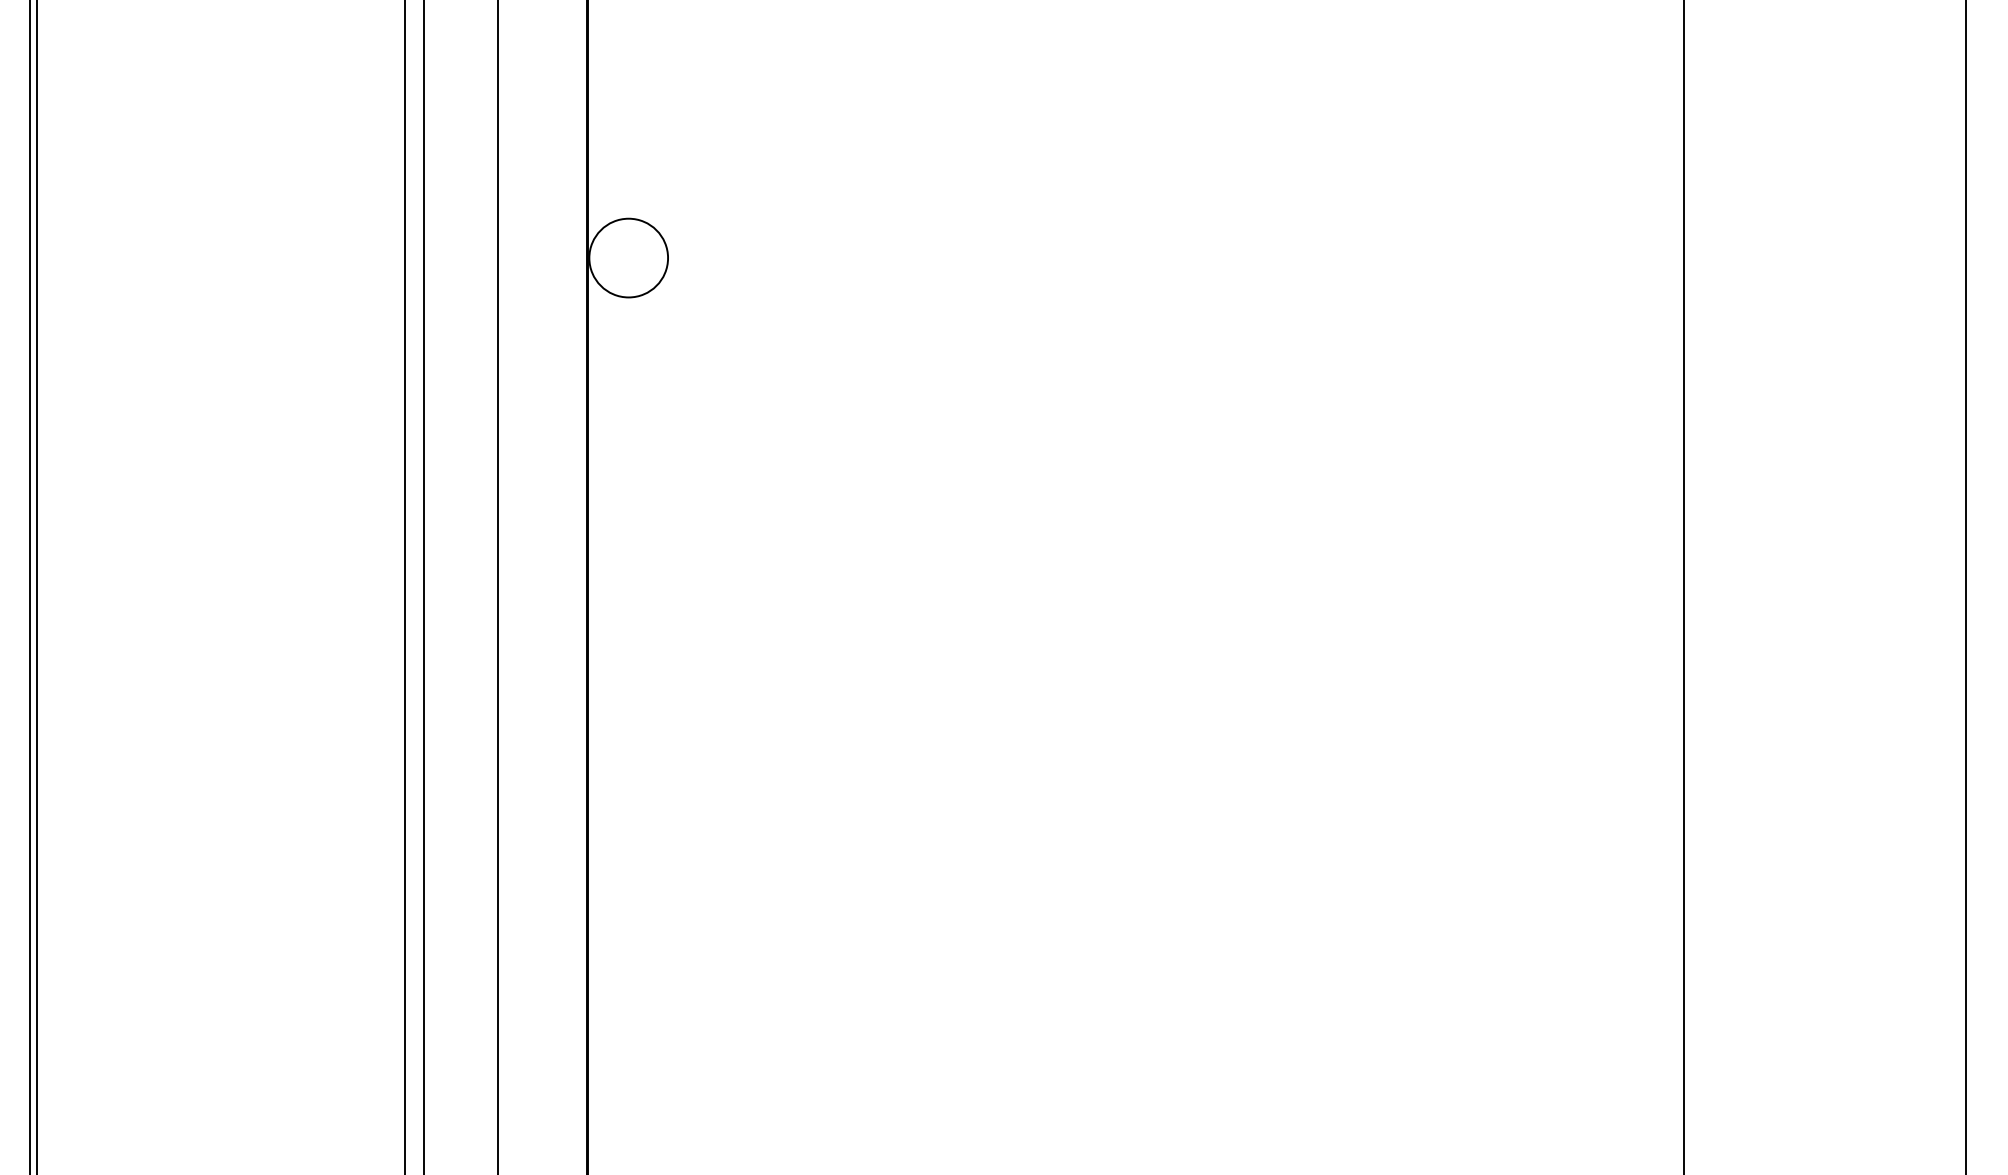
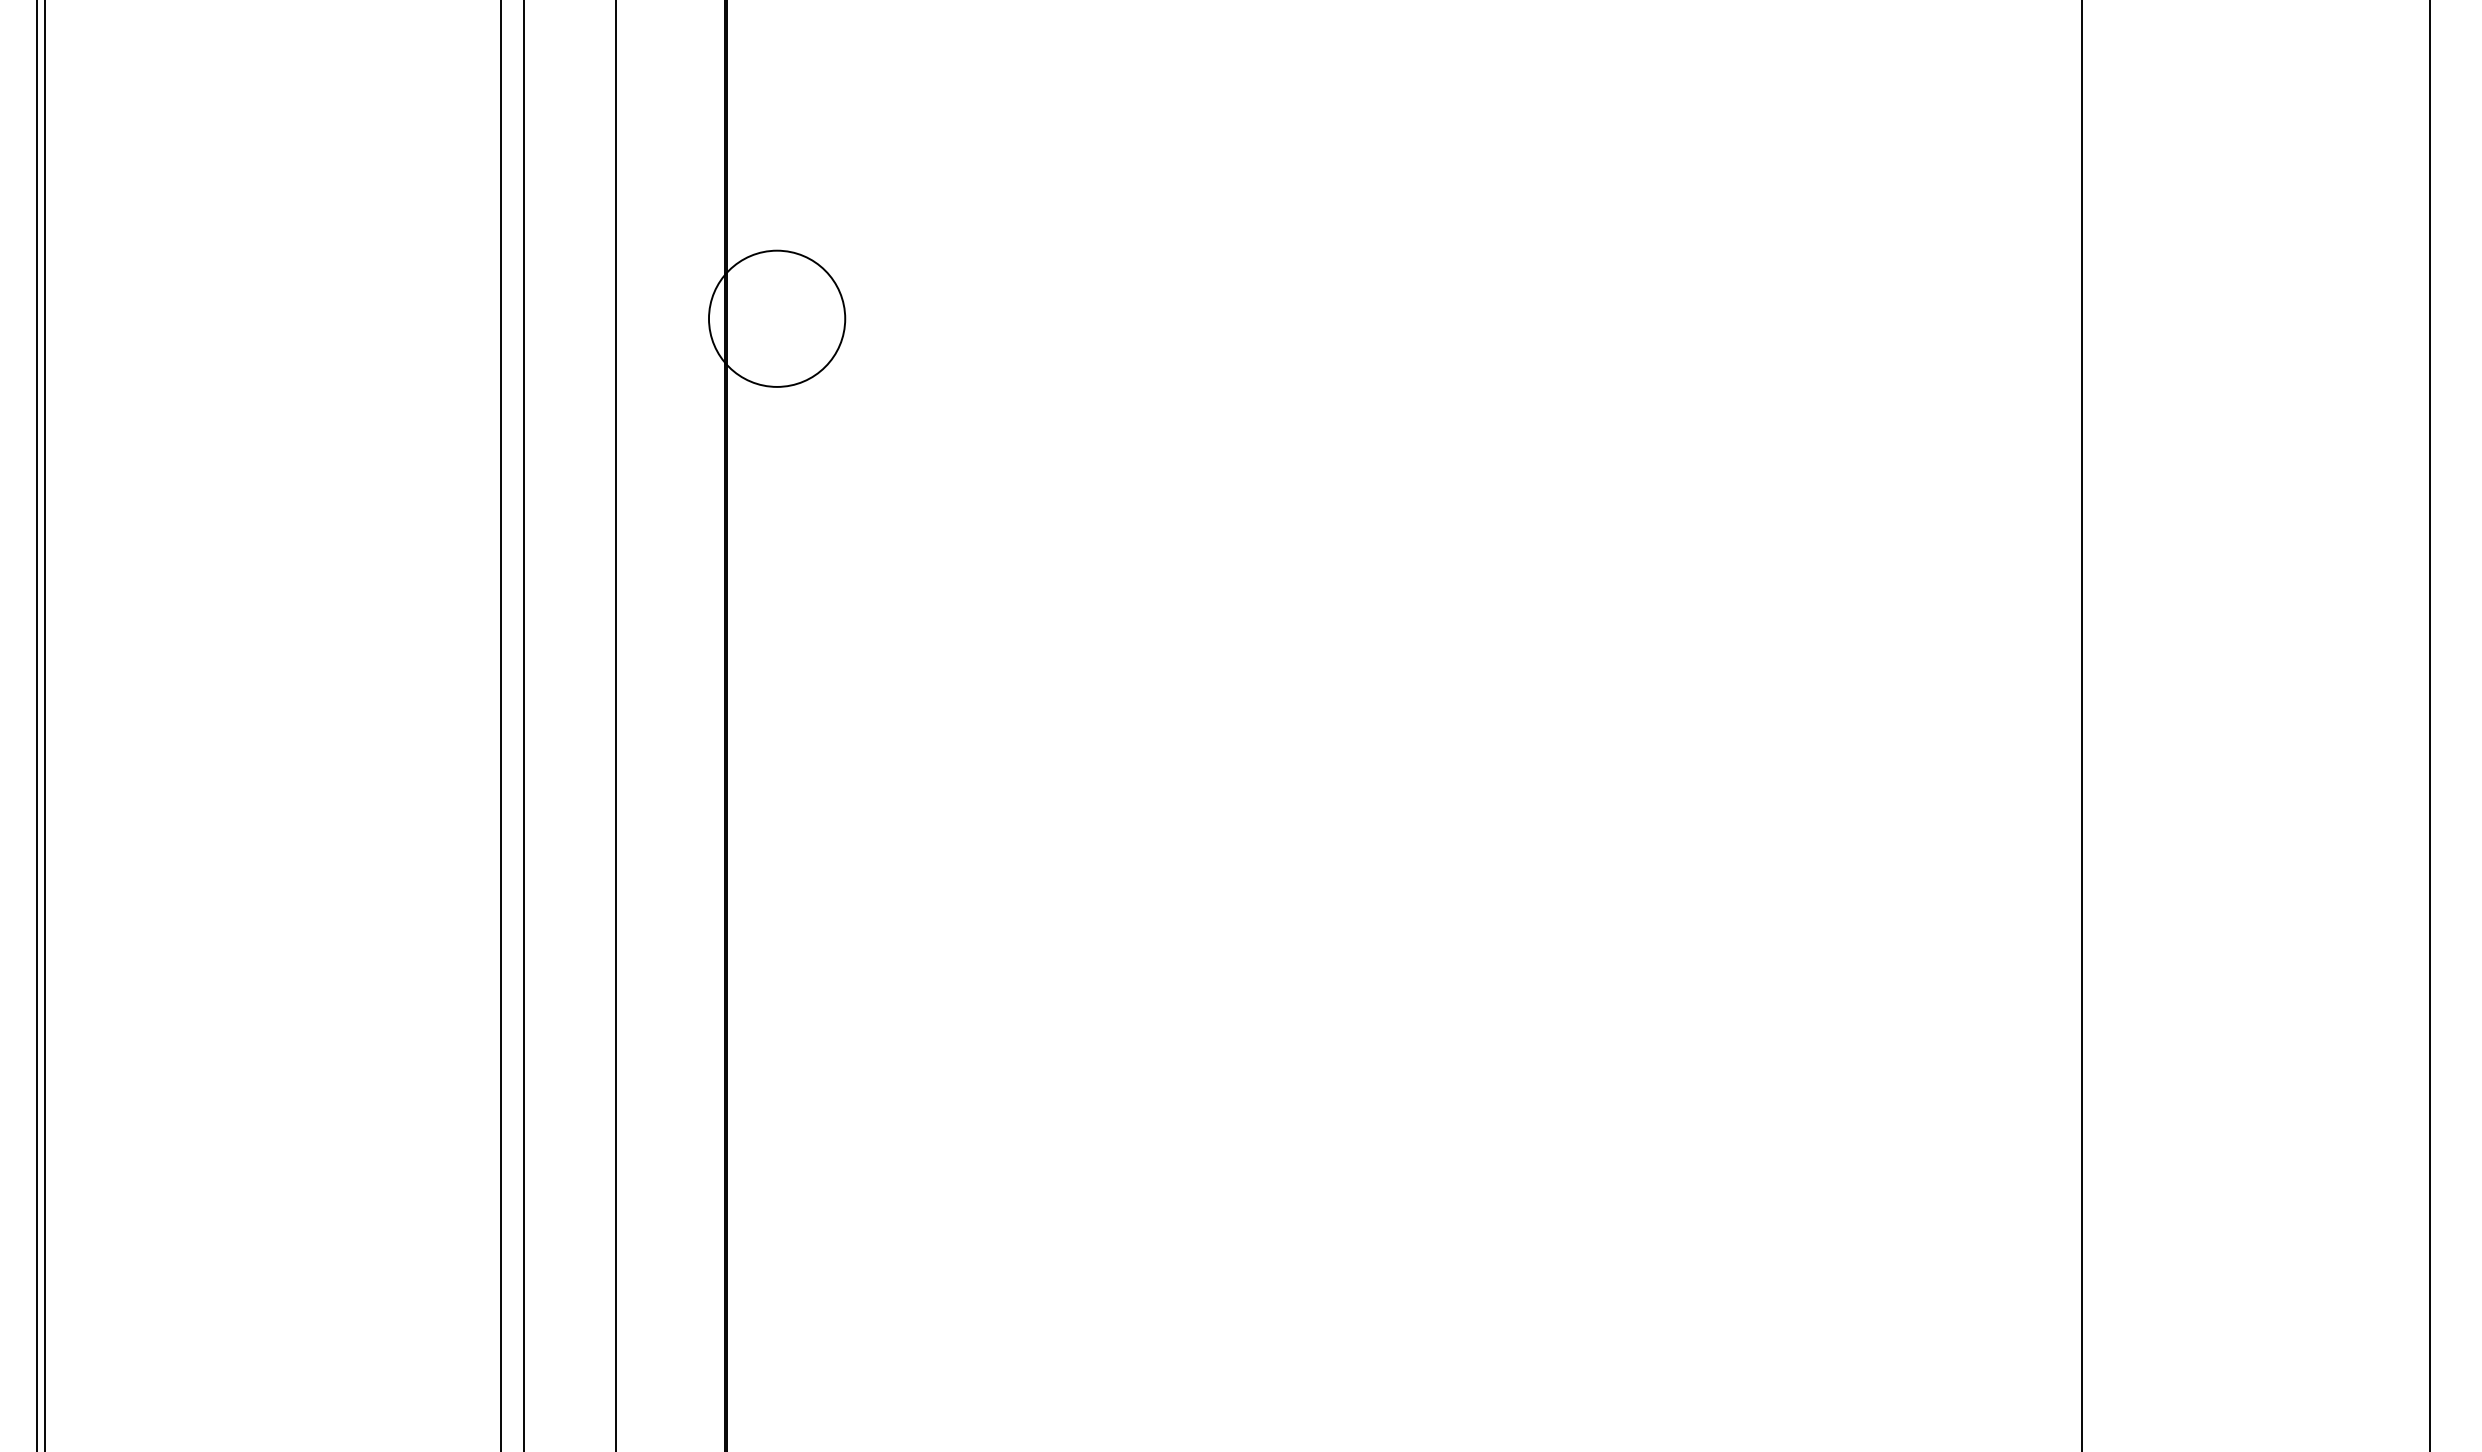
circle: (628, 257) -> (776, 318), size x1.4

